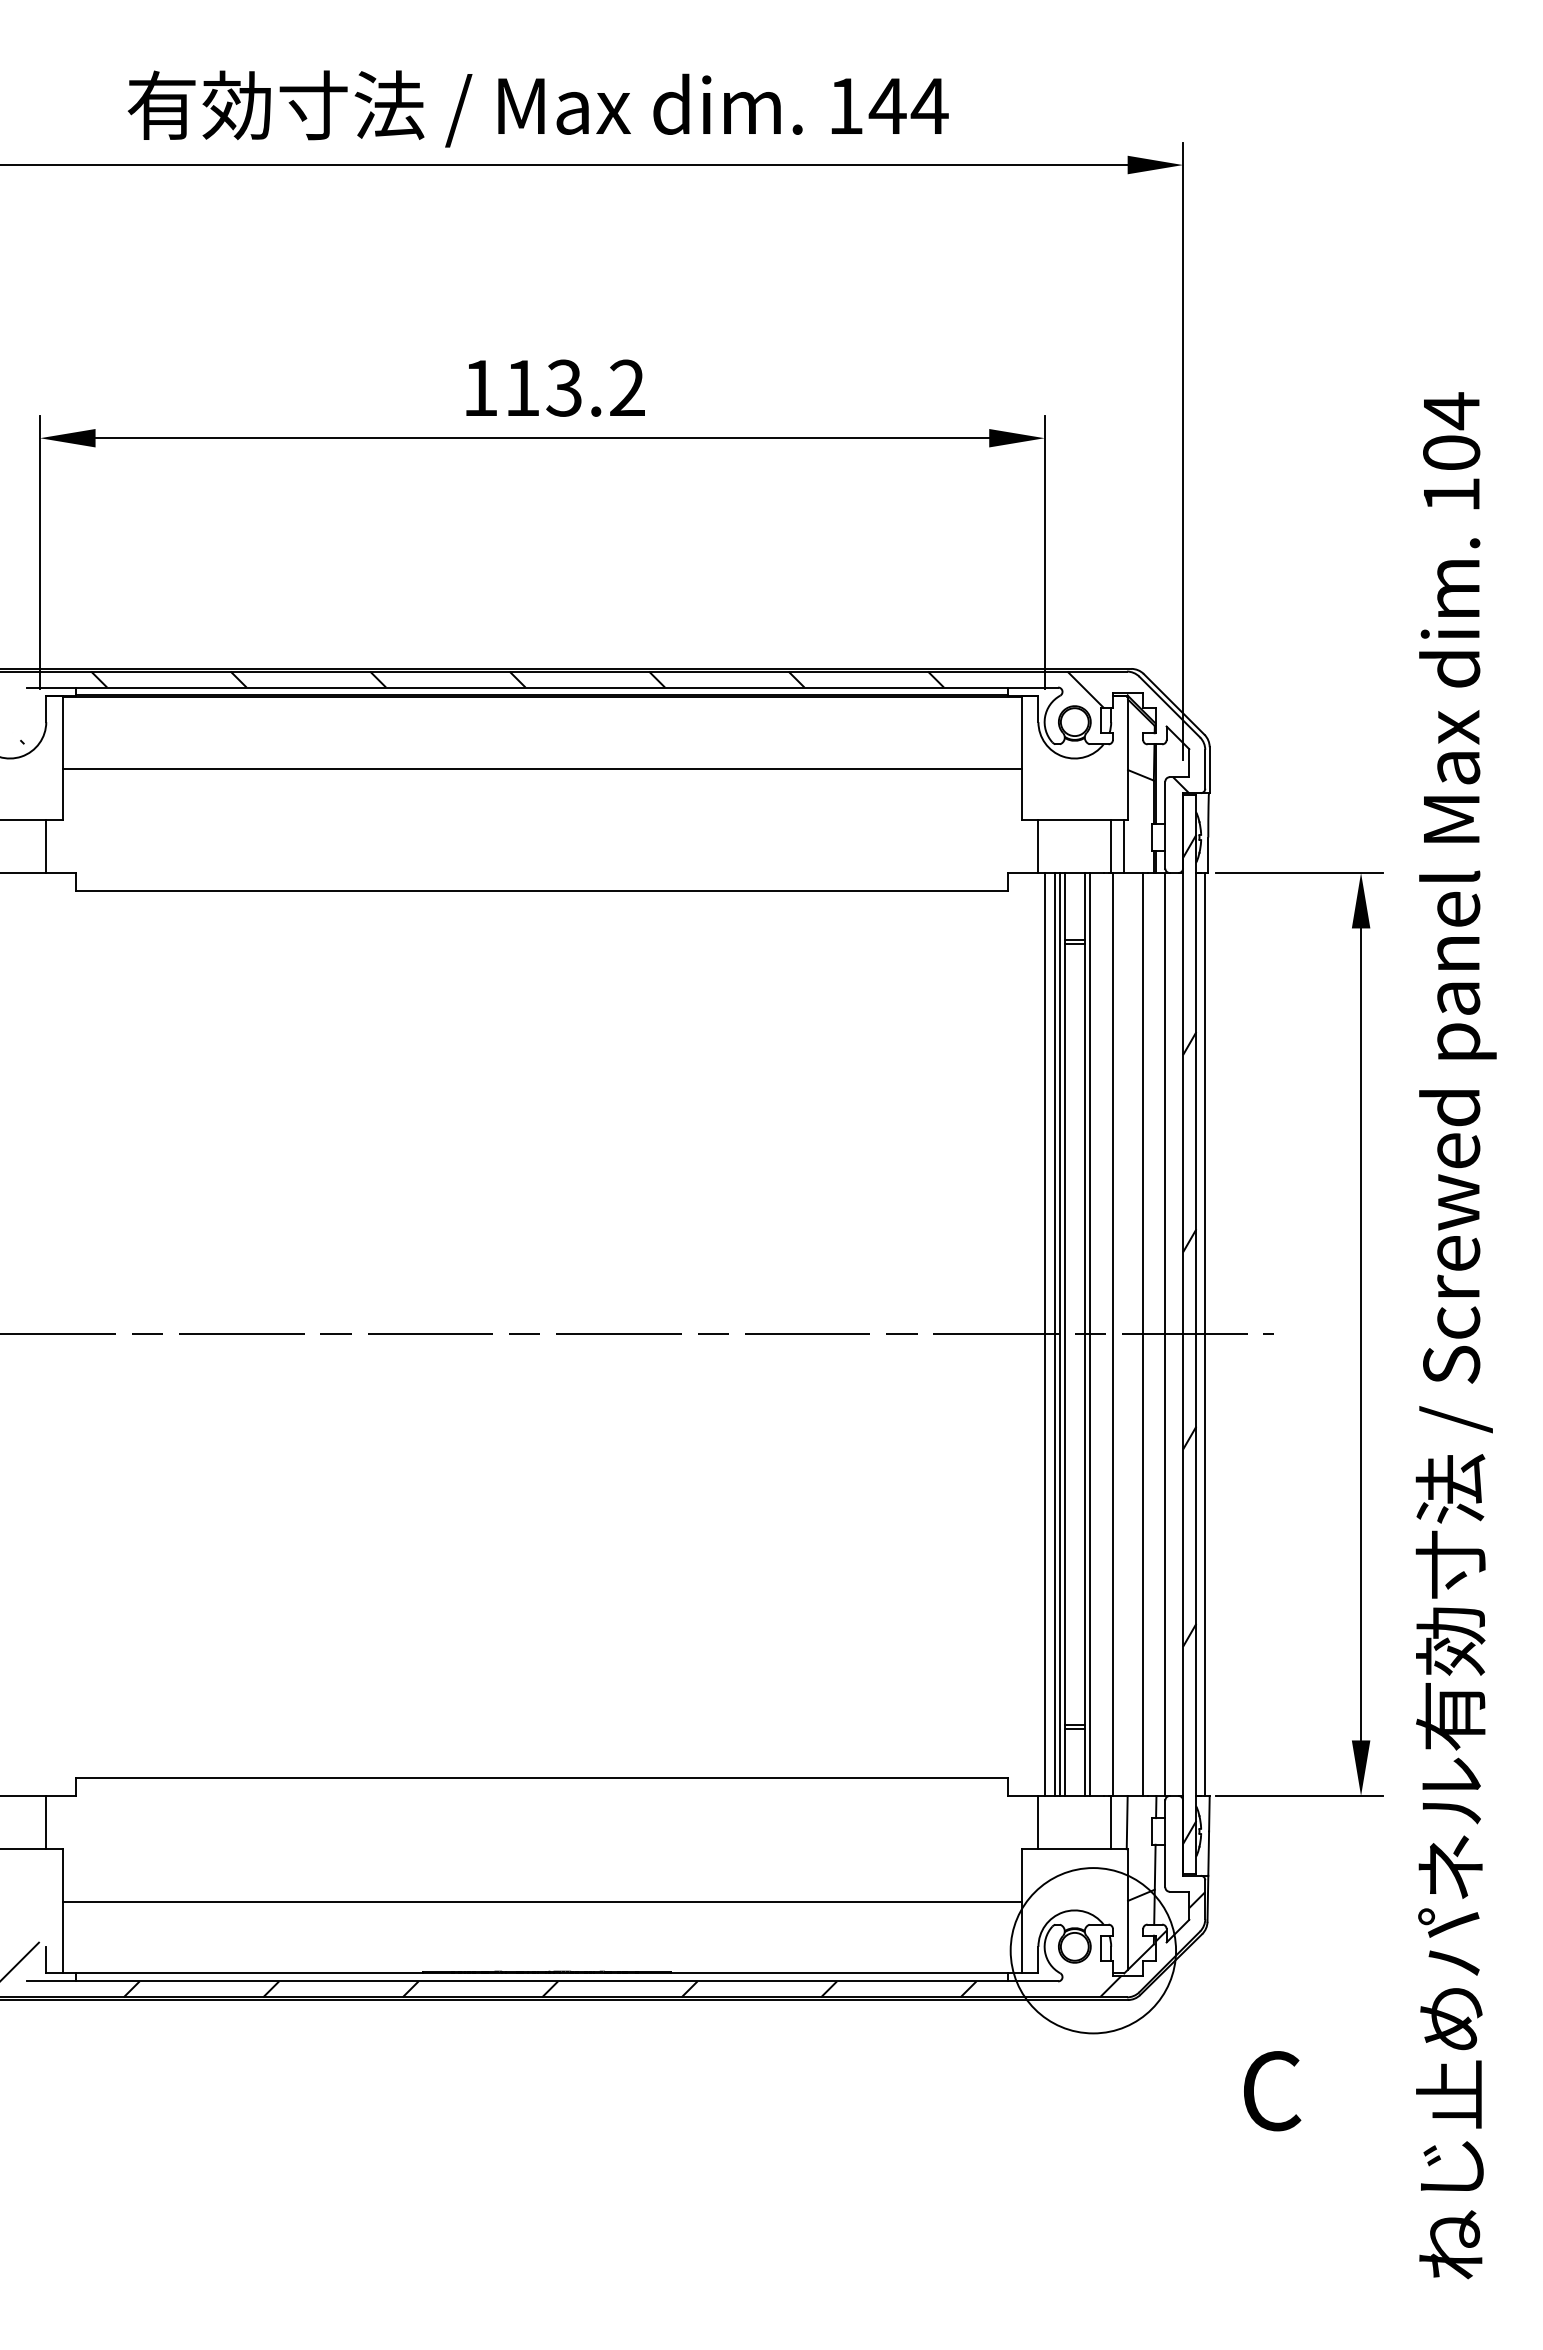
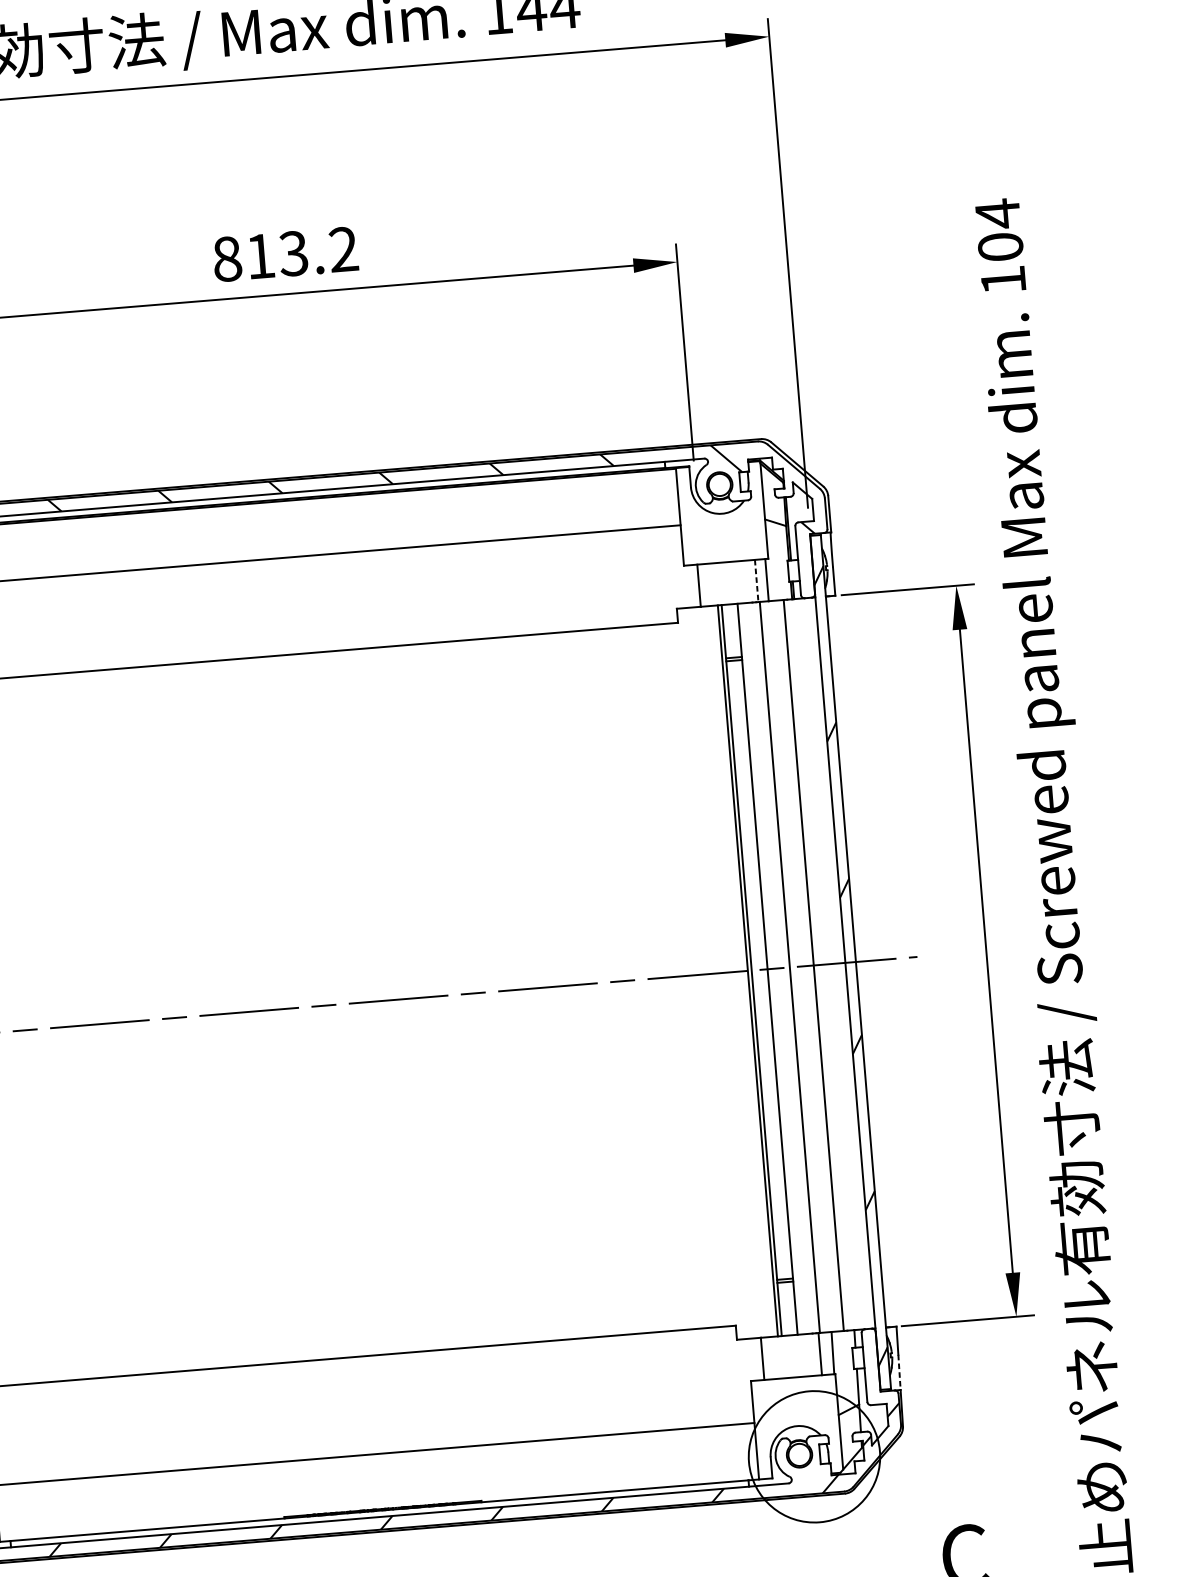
text: (480, 387) -> (227, 258), 113.2 -> 813.2
line: (1111, 846) -> (756, 581), solid -> dashed
line: (1044, 1334) -> (735, 971), removed
line: (1055, 1334) -> (744, 971), removed
line: (1089, 1334) -> (771, 968), removed
line: (1165, 1334) -> (831, 964), removed
line: (1205, 1334) -> (863, 961), removed
line: (1208, 1854) -> (899, 1373), solid -> dashed

